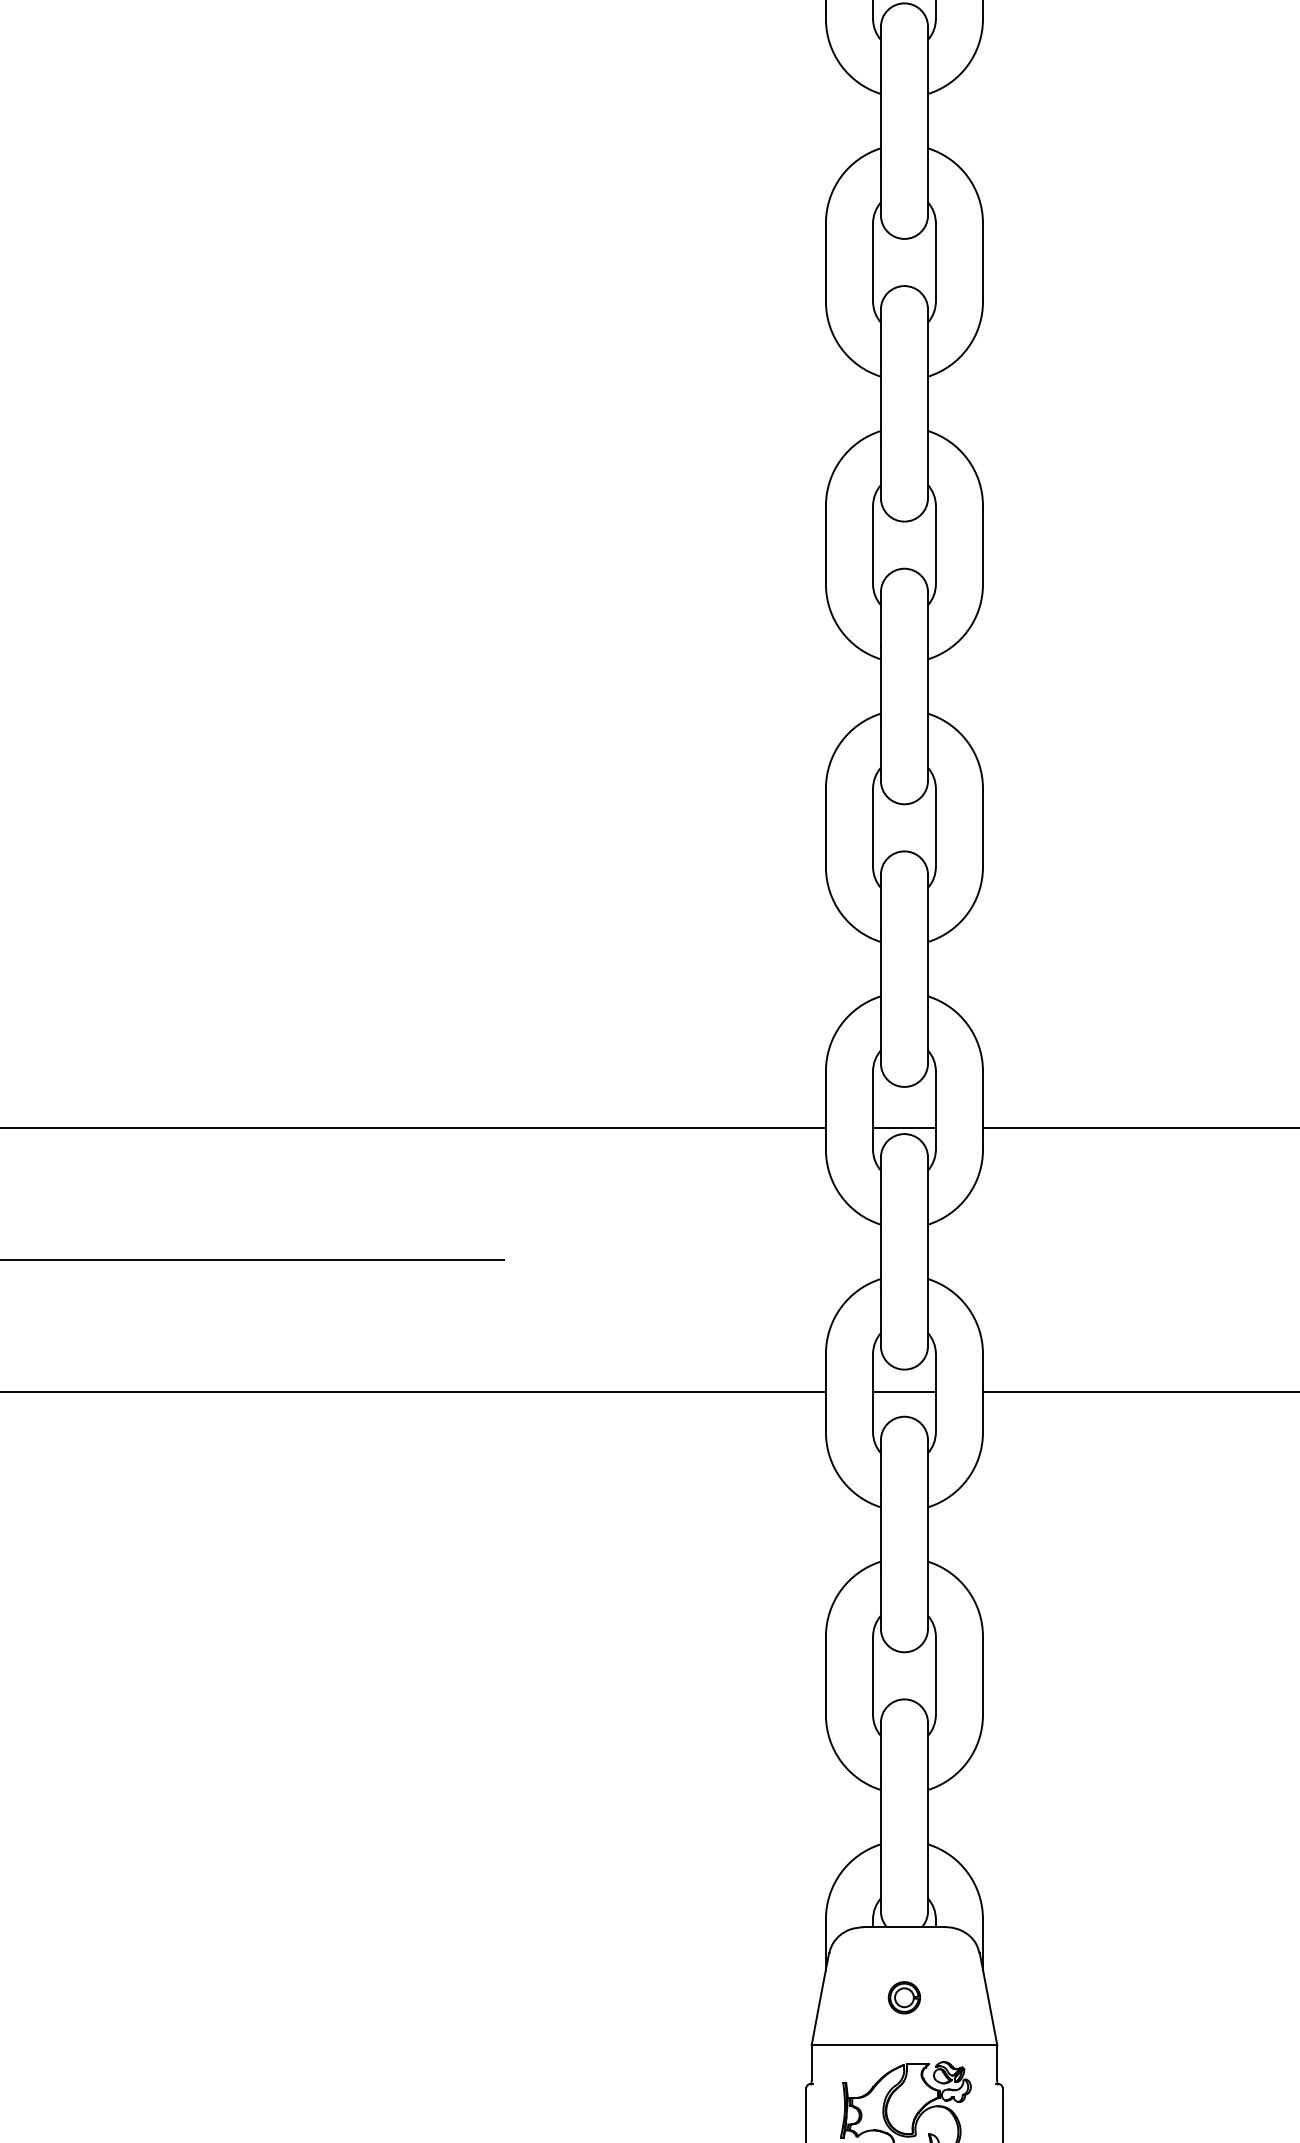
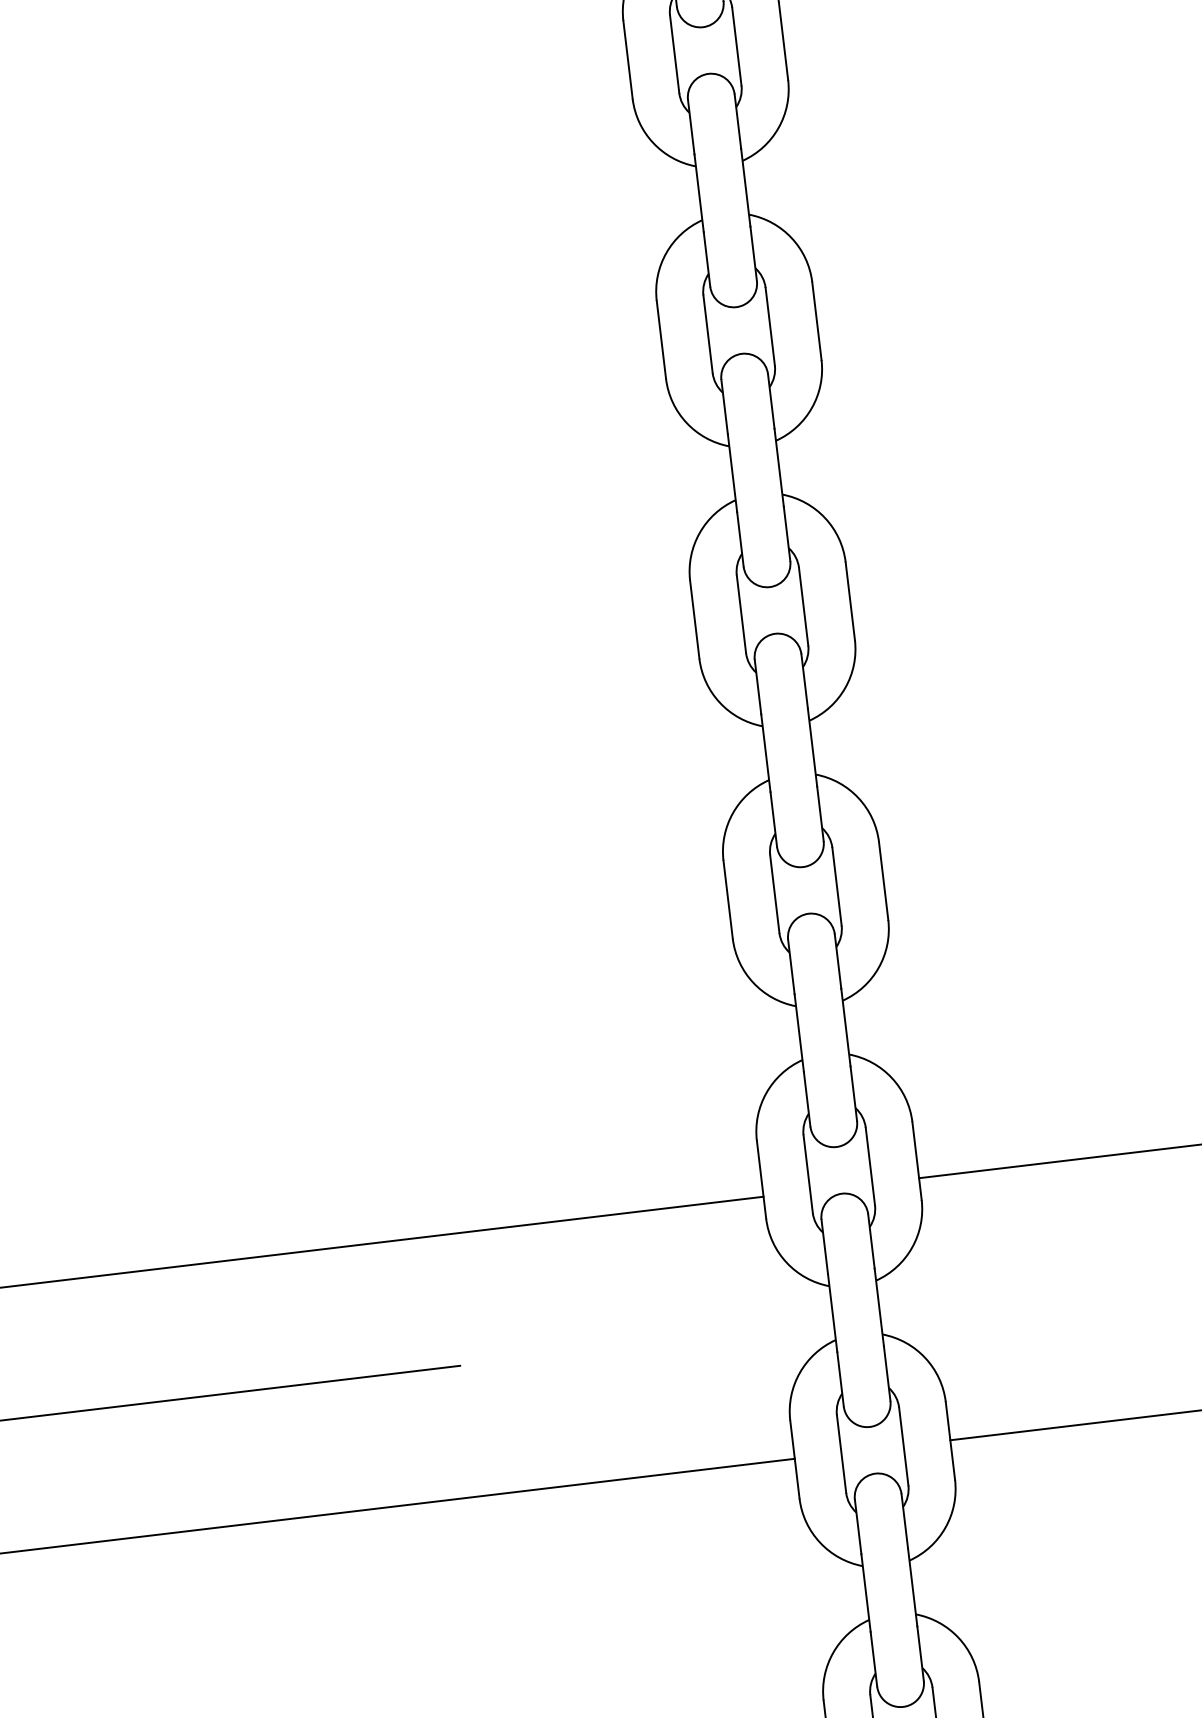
line: (904, 1127) -> (841, 1187), removed
line: (904, 1392) -> (872, 1449), removed

